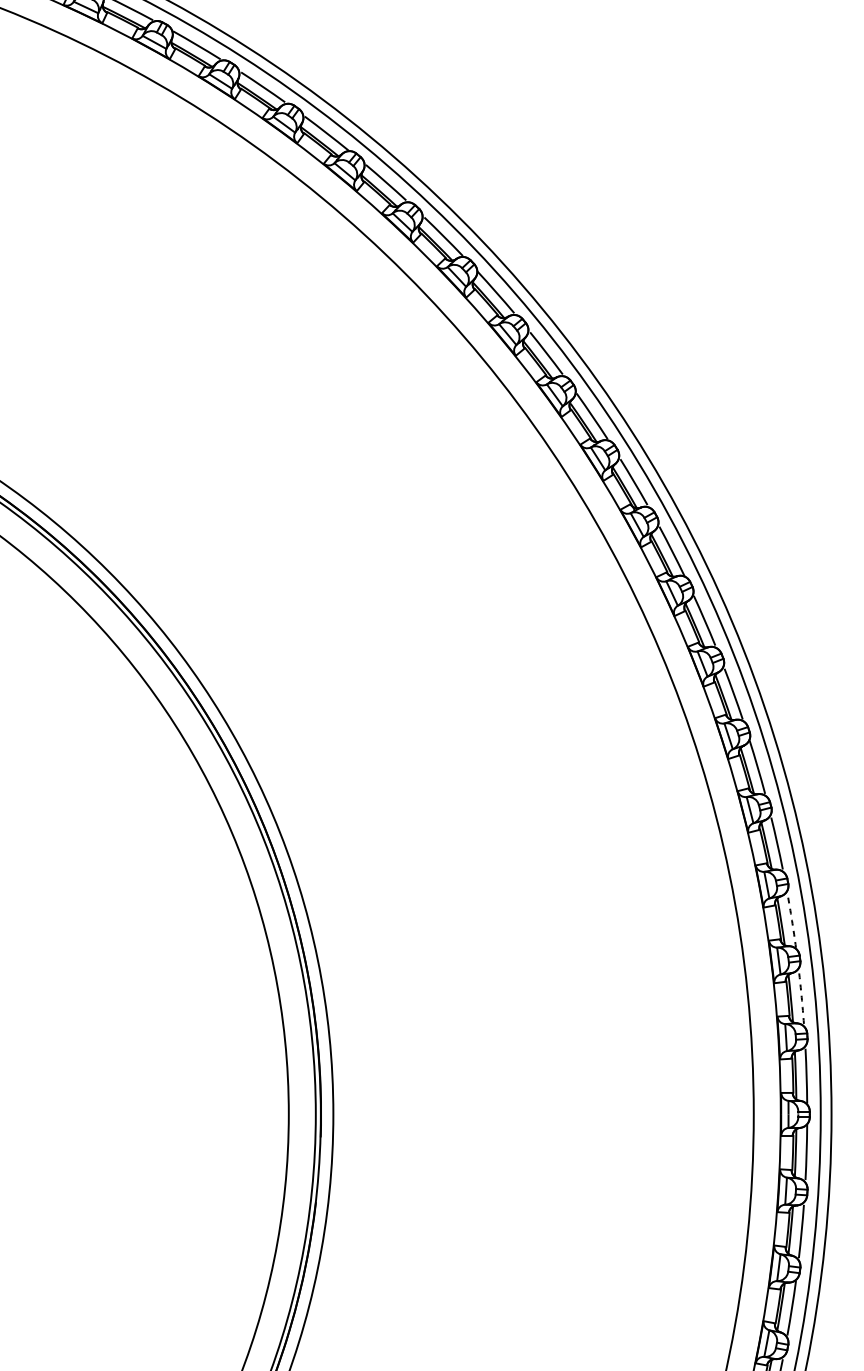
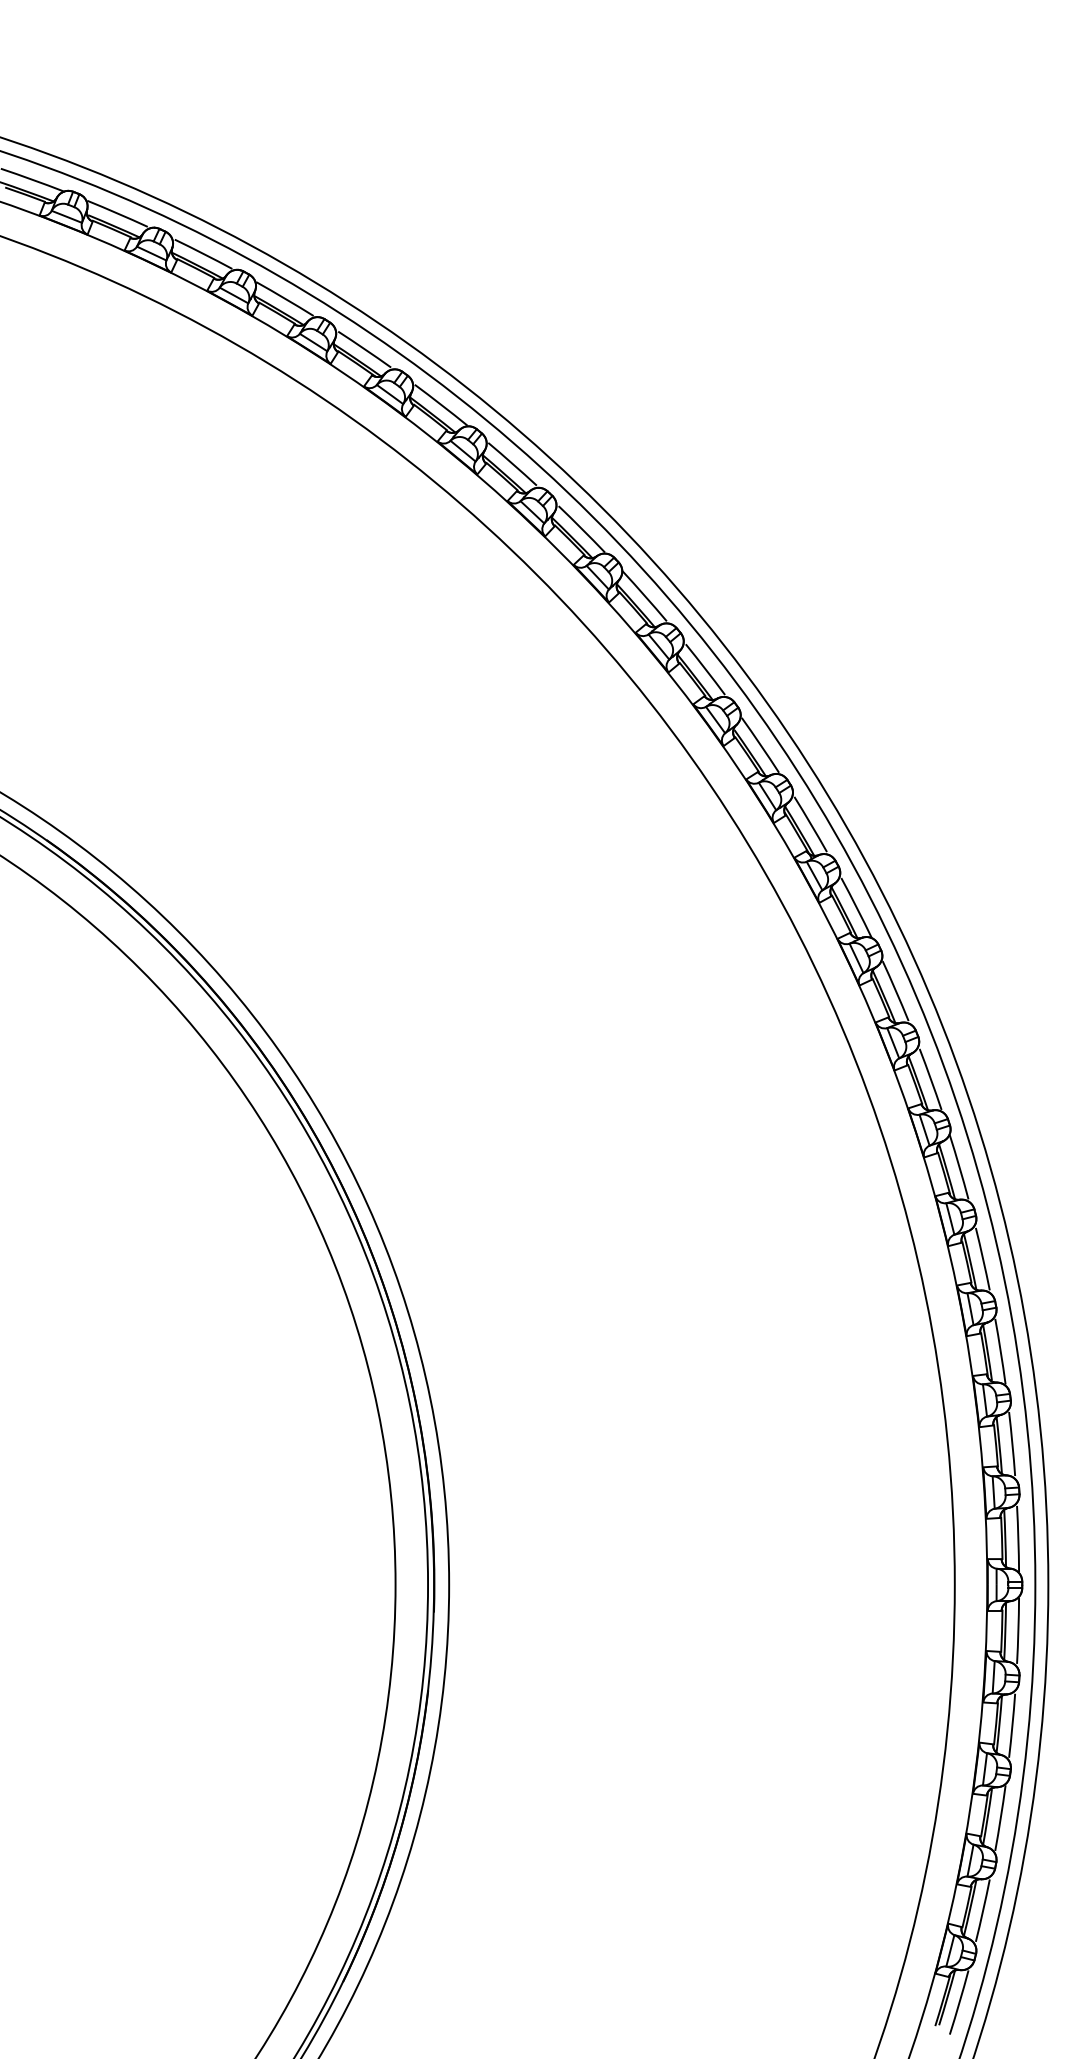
arc: (791, 920) -> (1000, 1351), dashed -> solid
arc: (801, 996) -> (1012, 1443), dashed -> solid

